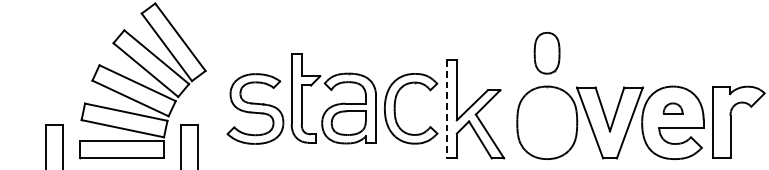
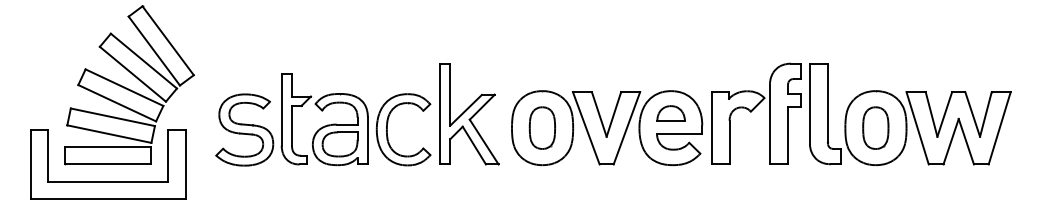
part: (546, 52) -> (541, 127), moved
part: (333, 104) -> (324, 125), moved
part: (672, 108) -> (670, 113), size x1.43
line: (447, 109) -> (440, 114), dashed -> solid

